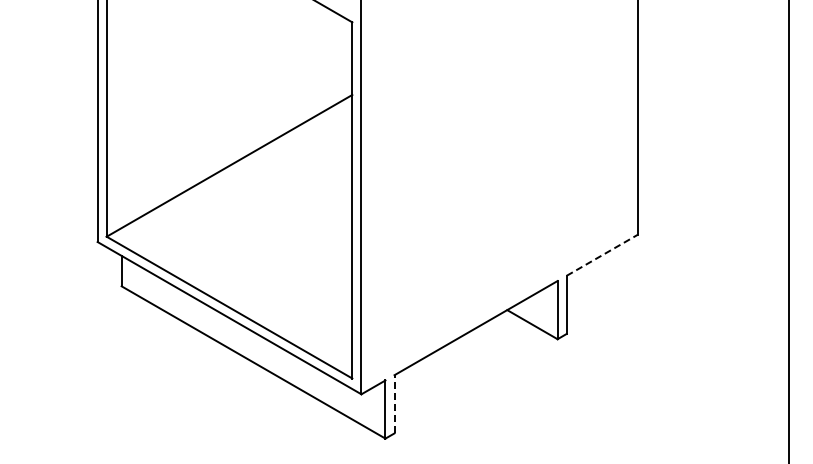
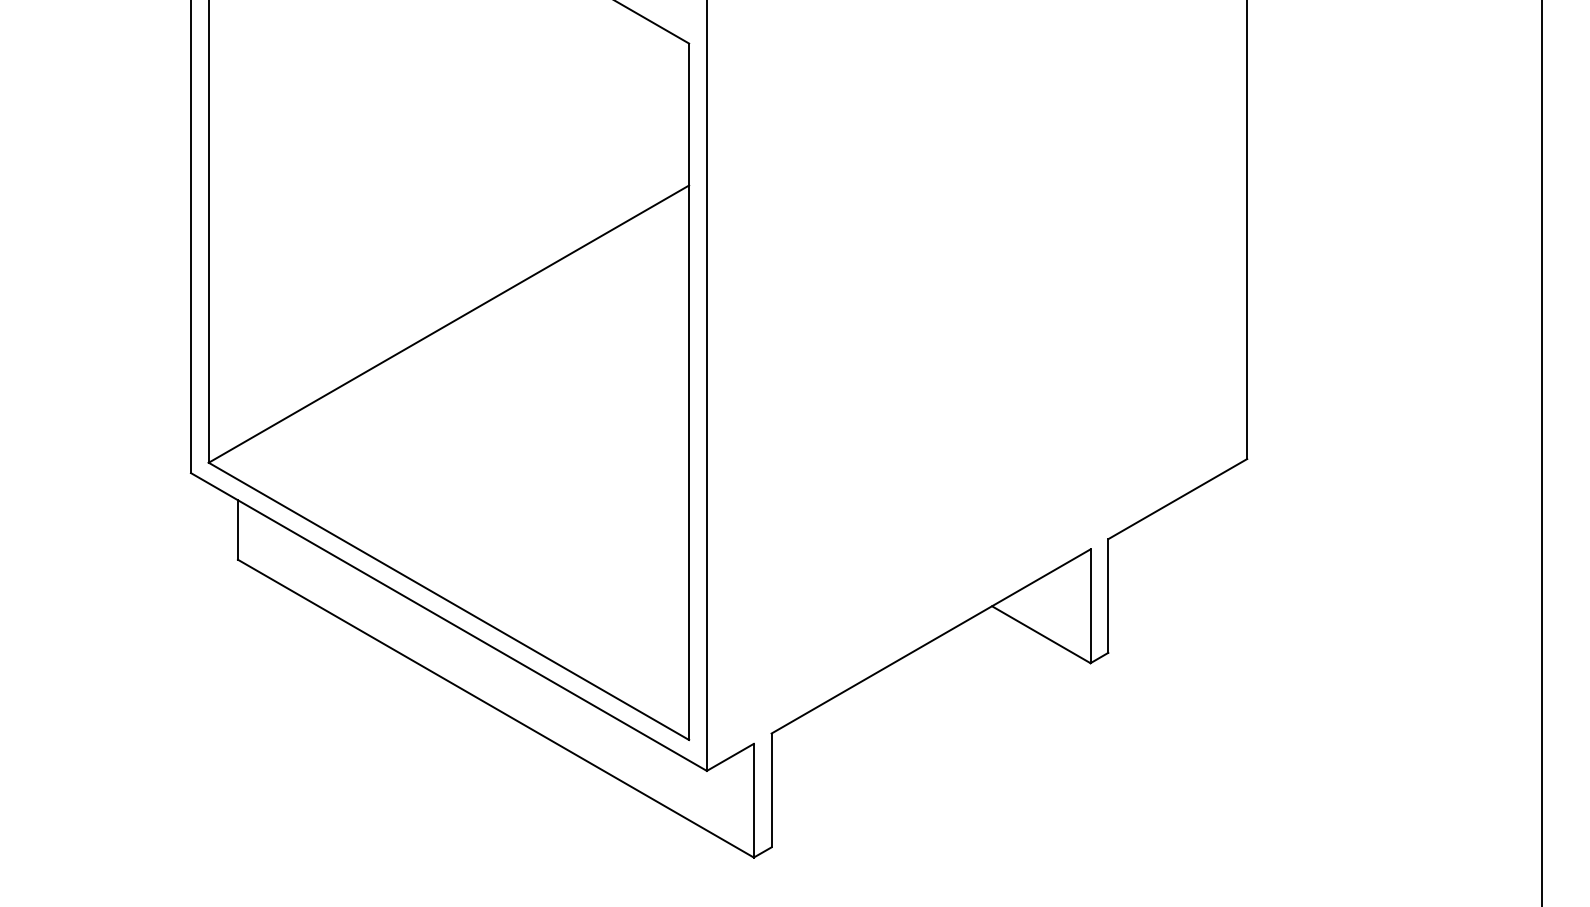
line: (602, 255) -> (1178, 499), dashed -> solid
line: (394, 403) -> (771, 788), dashed -> solid

